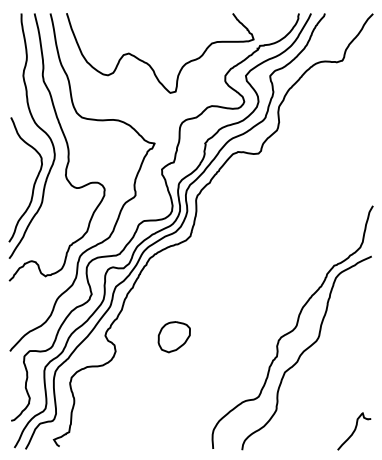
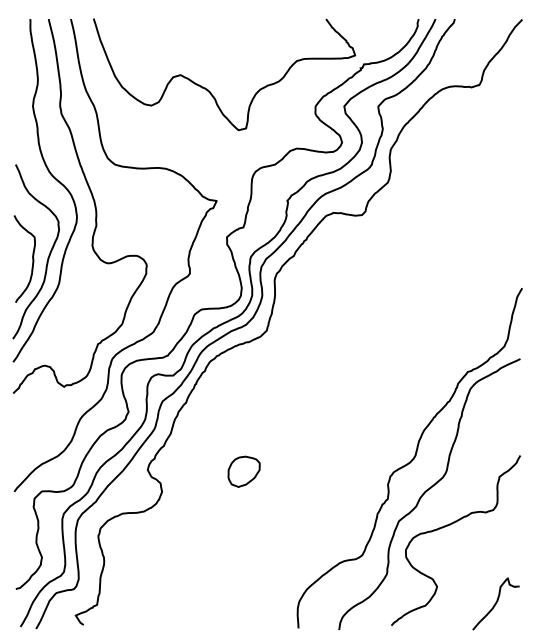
curve: (23, 184) -> (32, 258), added
part: (173, 336) -> (243, 471), size x0.71
curve: (320, 376) -> (448, 526), added

